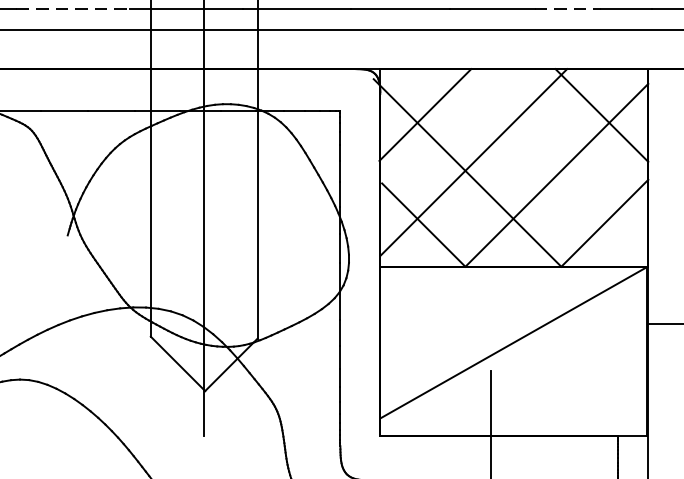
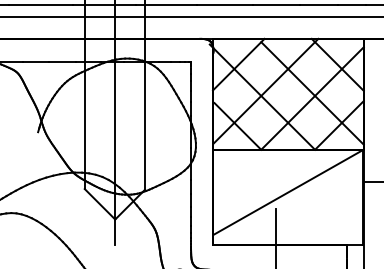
line: (73, 9) -> (41, 5), dashed -> solid
line: (567, 9) -> (318, 5), dashed -> solid
line: (556, 166) -> (312, 93), added

